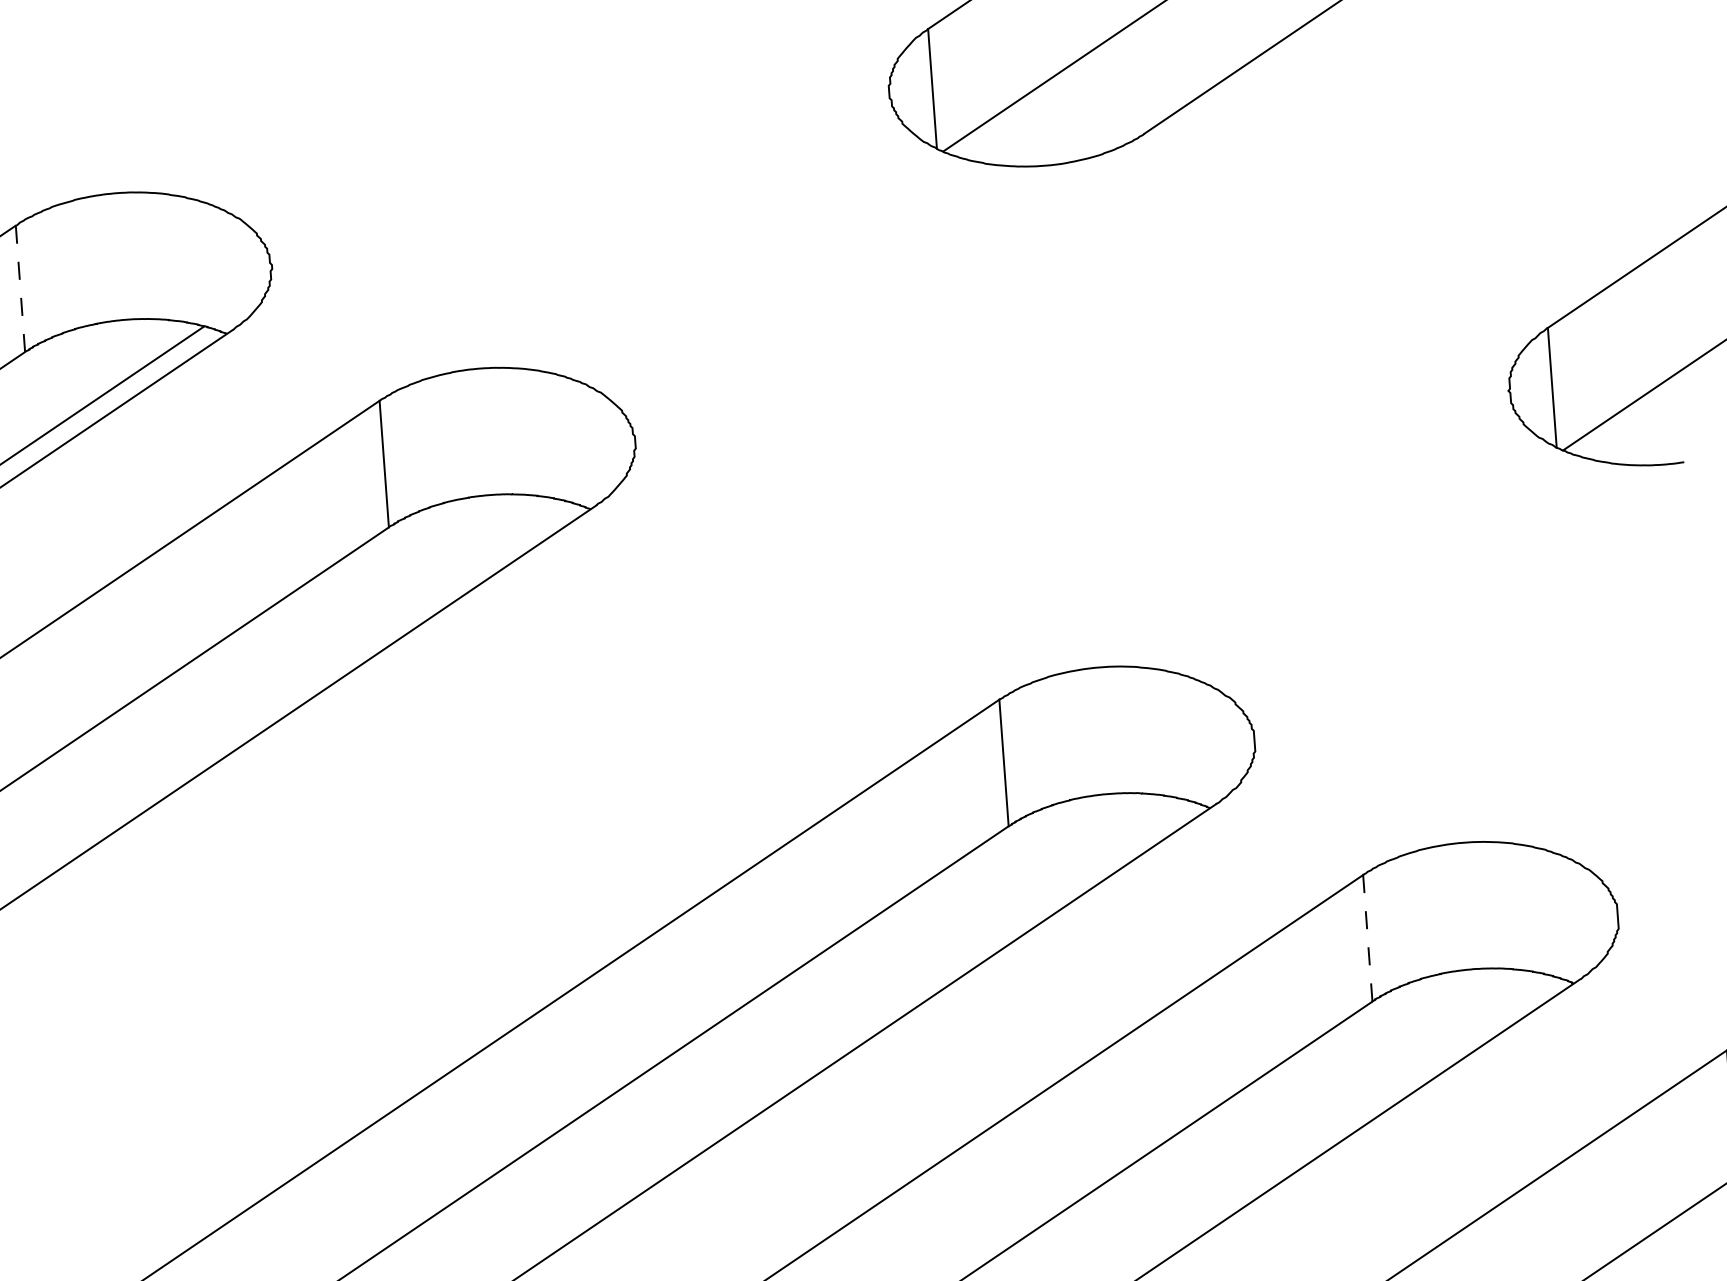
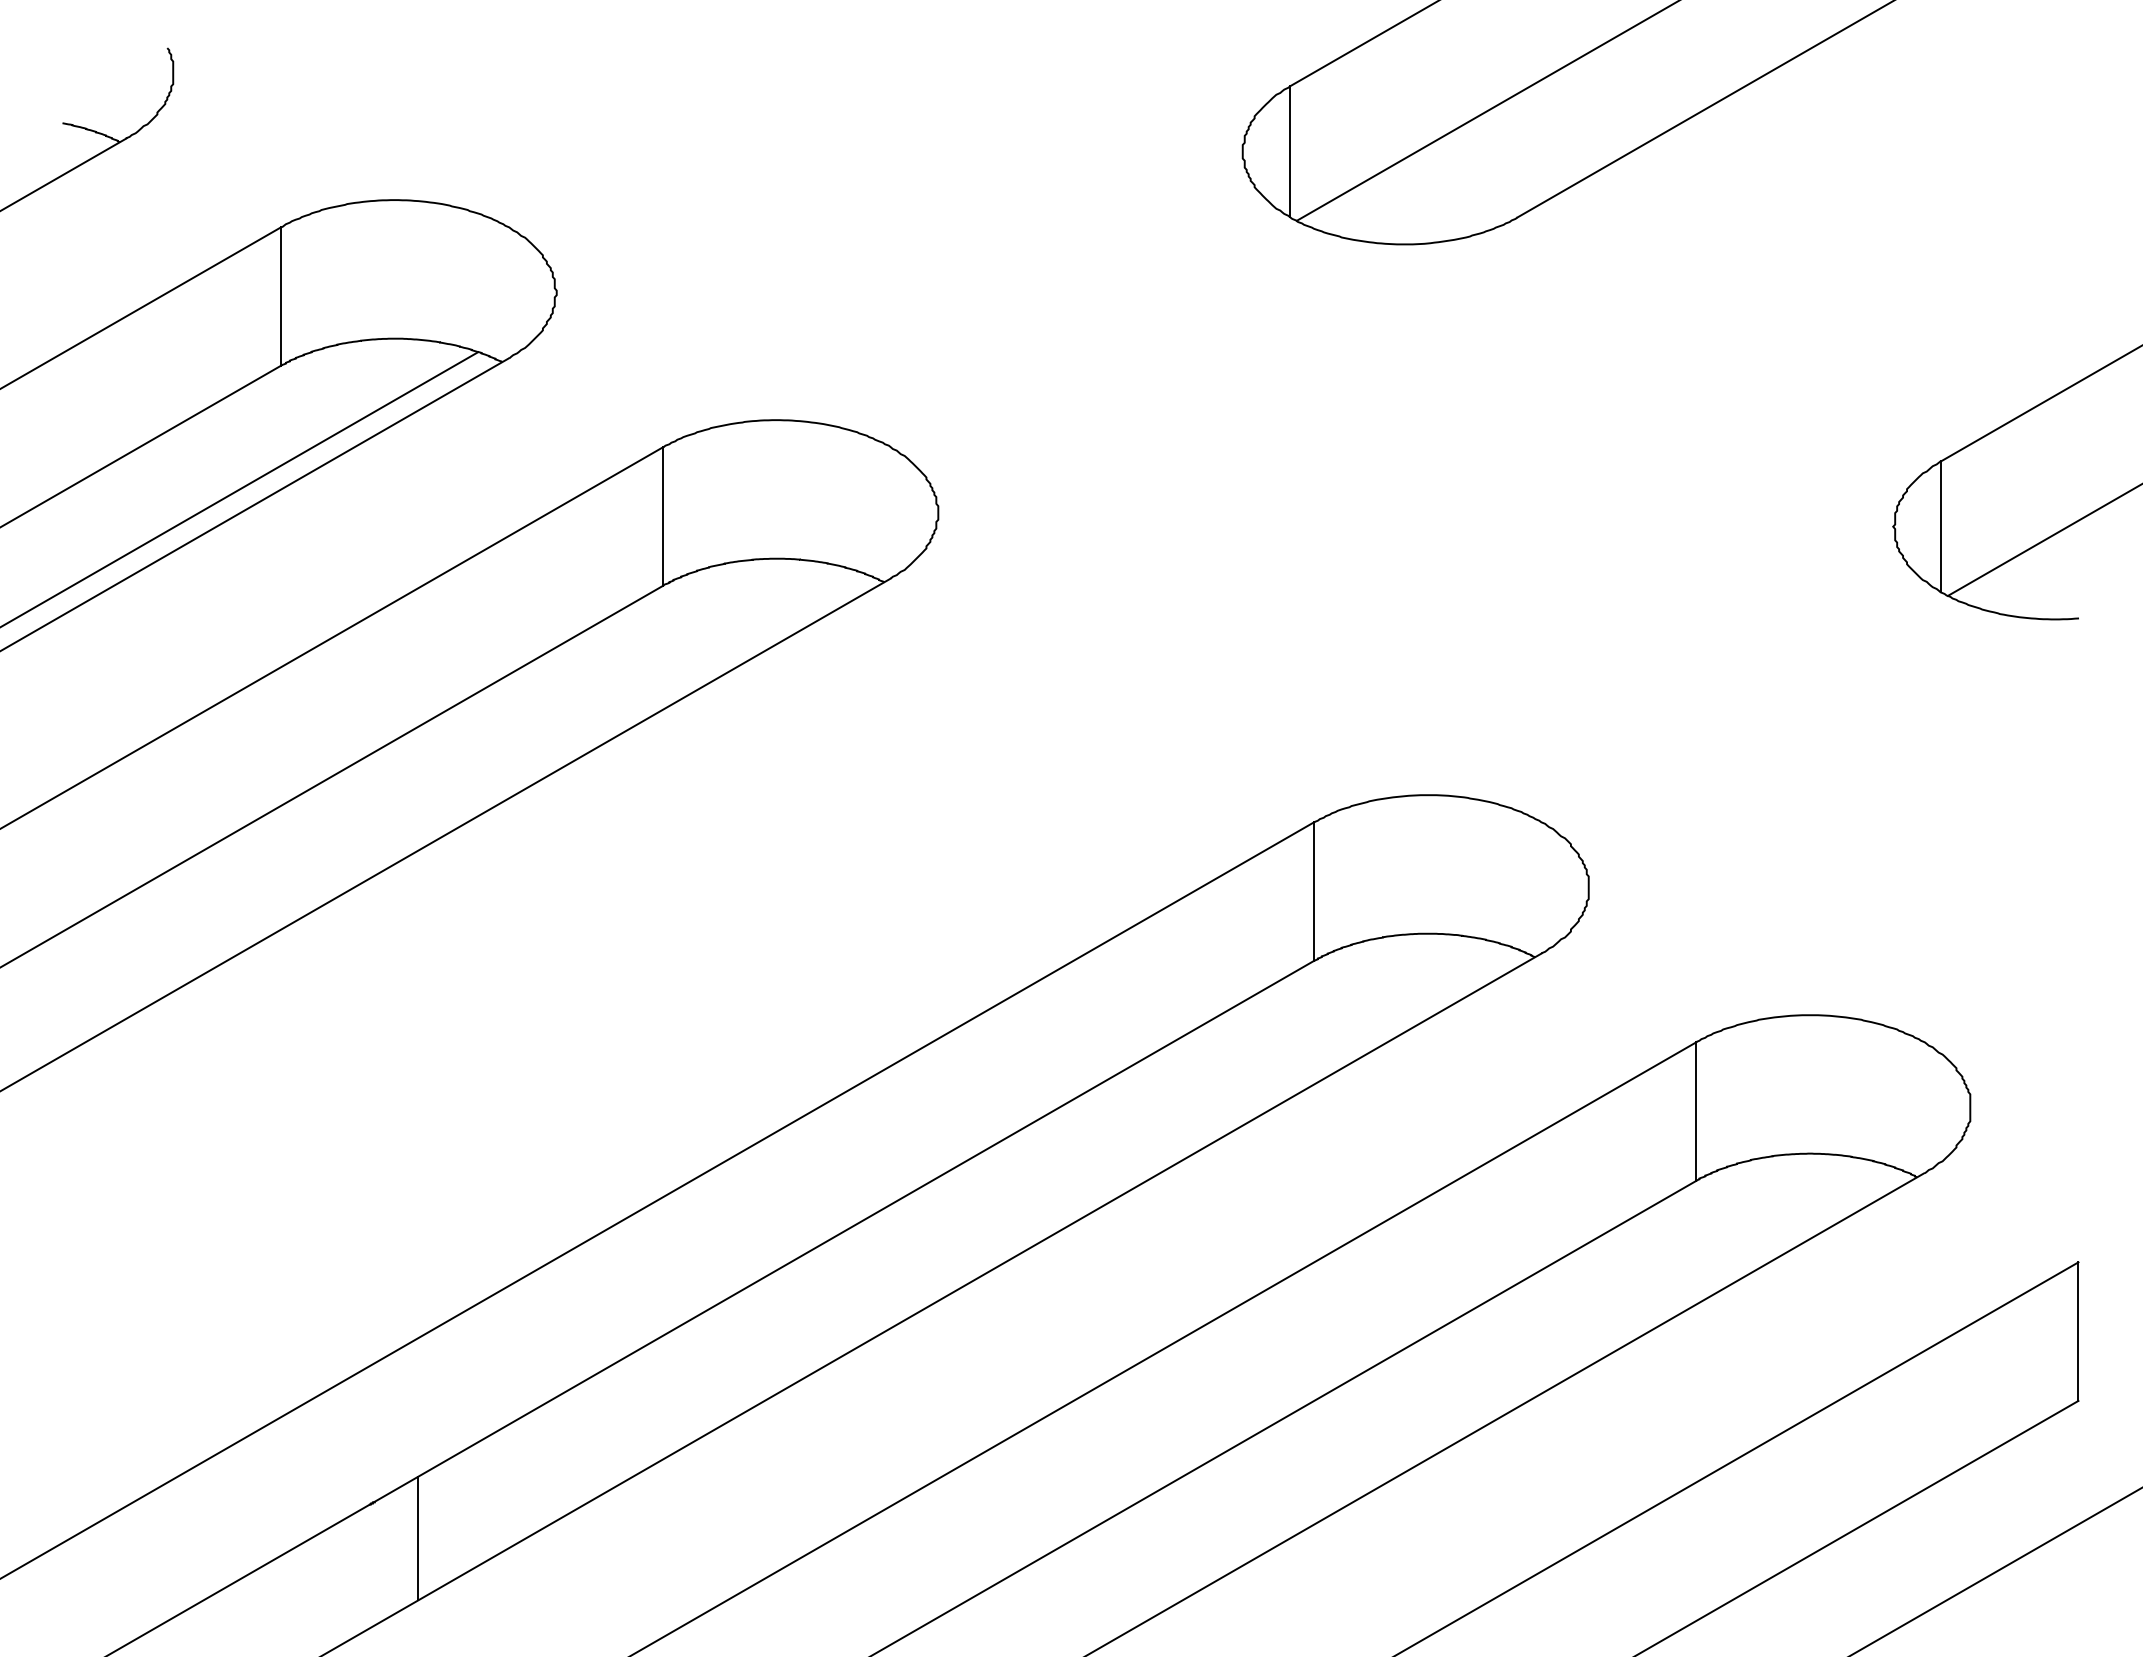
line: (20, 289) -> (280, 297), dashed -> solid
line: (1368, 939) -> (1696, 1112), dashed -> solid

